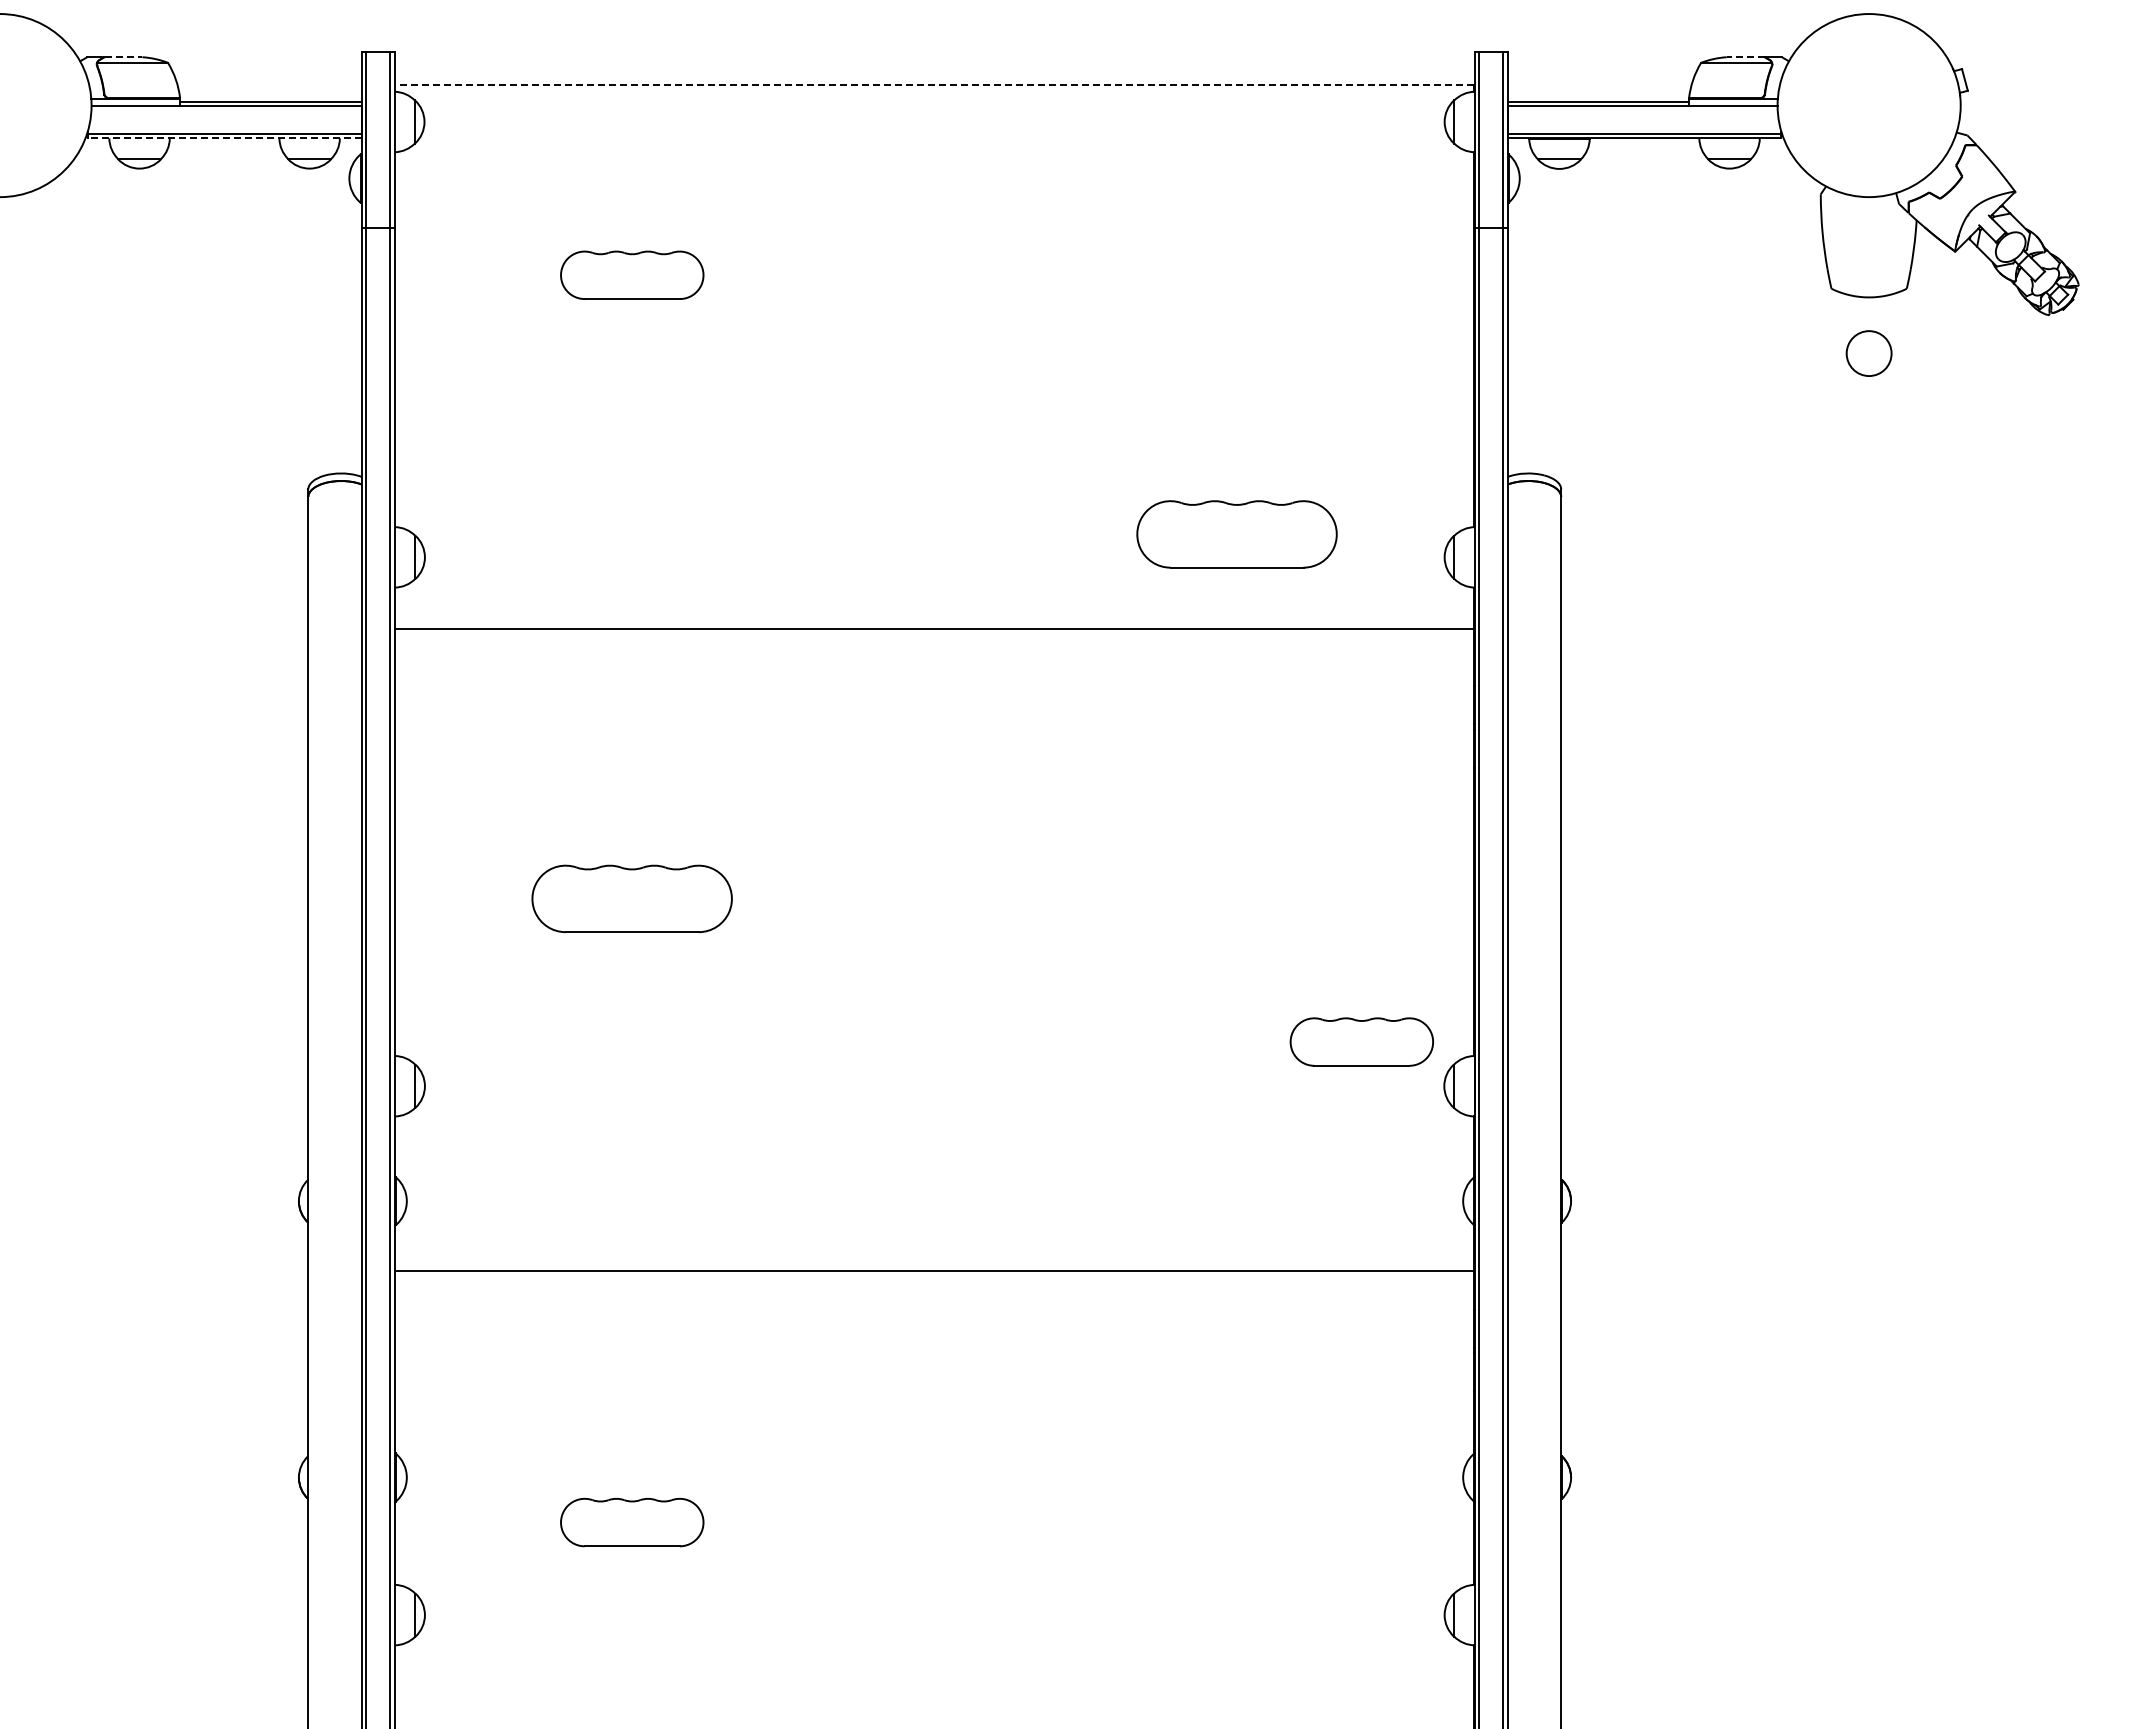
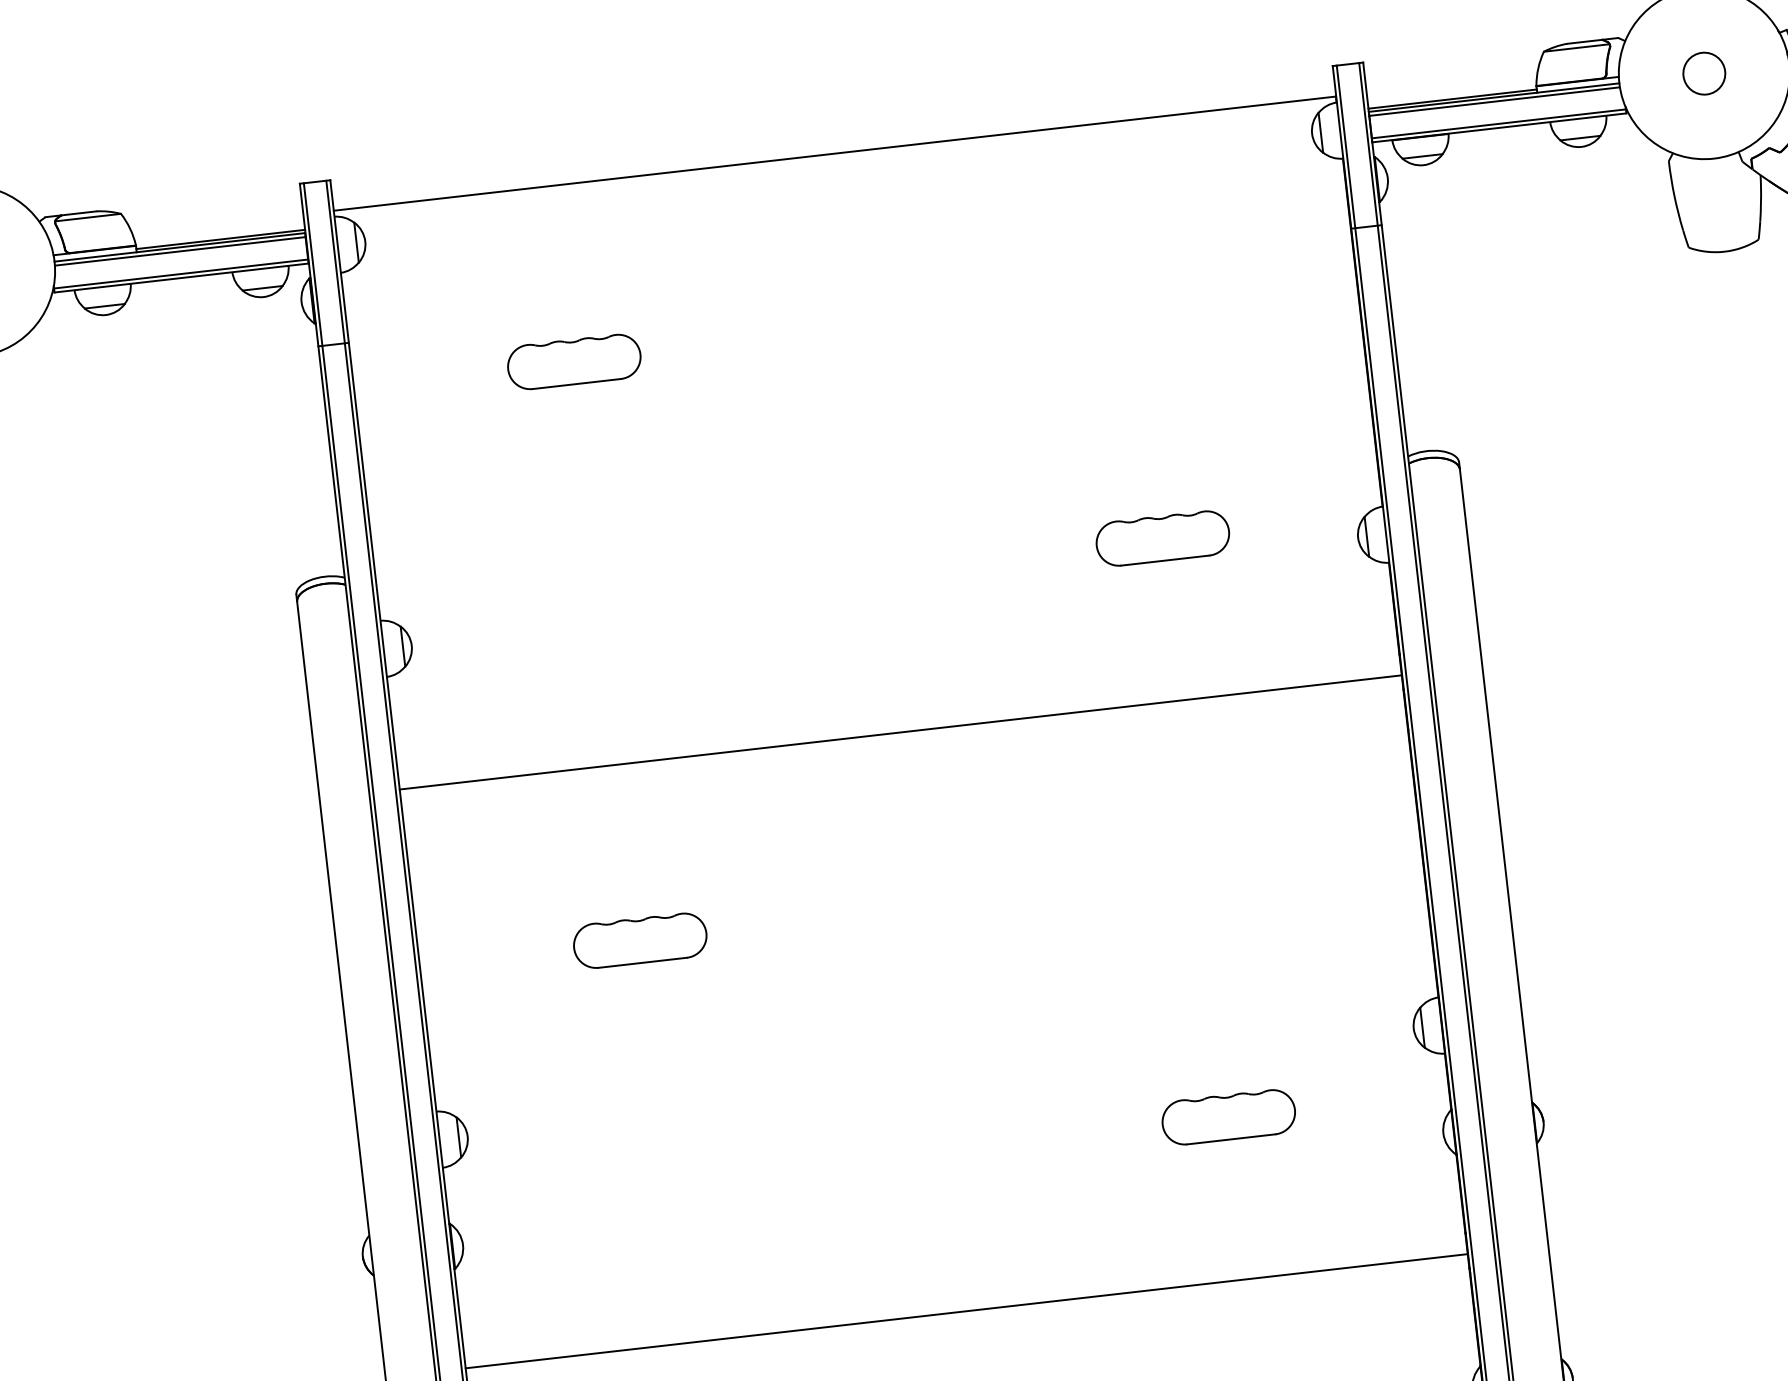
line: (123, 57) -> (79, 213), dashed -> solid
line: (1745, 57) -> (1584, 42), dashed -> solid
line: (934, 85) -> (834, 153), dashed -> solid
line: (226, 109) -> (180, 250), added
line: (1642, 109) -> (1494, 101), added
line: (224, 138) -> (181, 278), dashed -> solid
circle: (1868, 353) -> (1703, 73), moved
part: (1236, 534) -> (1162, 538), size x0.71
line: (934, 628) -> (900, 732), moved
part: (632, 898) -> (640, 940), size x0.71
part: (1361, 1041) -> (1228, 1116), moved
line: (934, 1270) -> (966, 1311), moved

